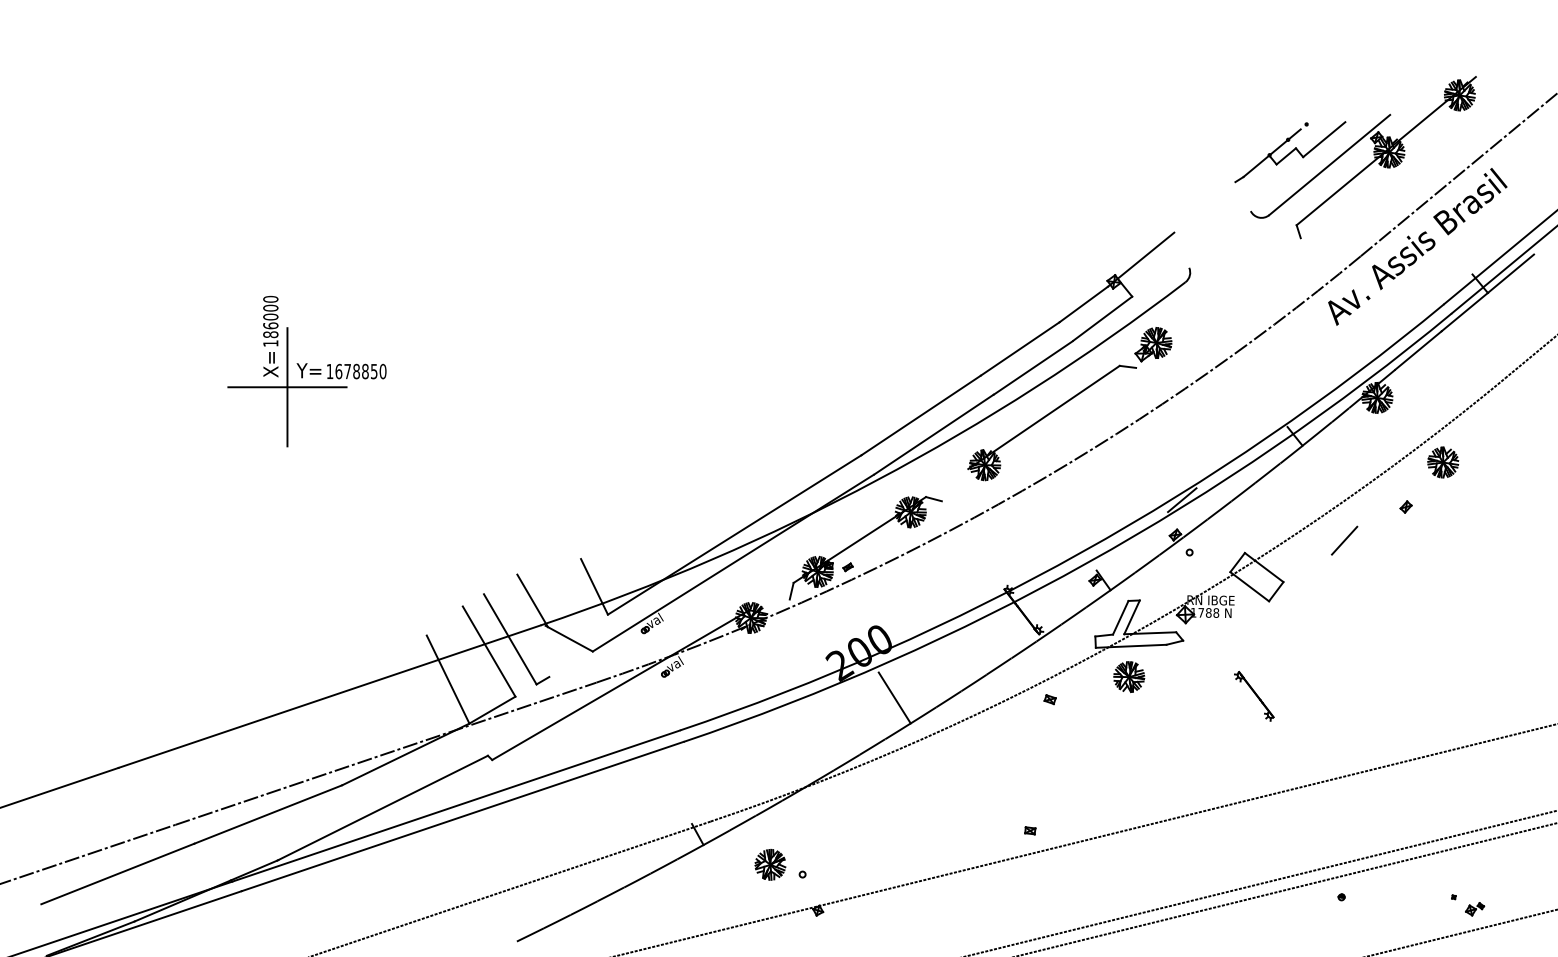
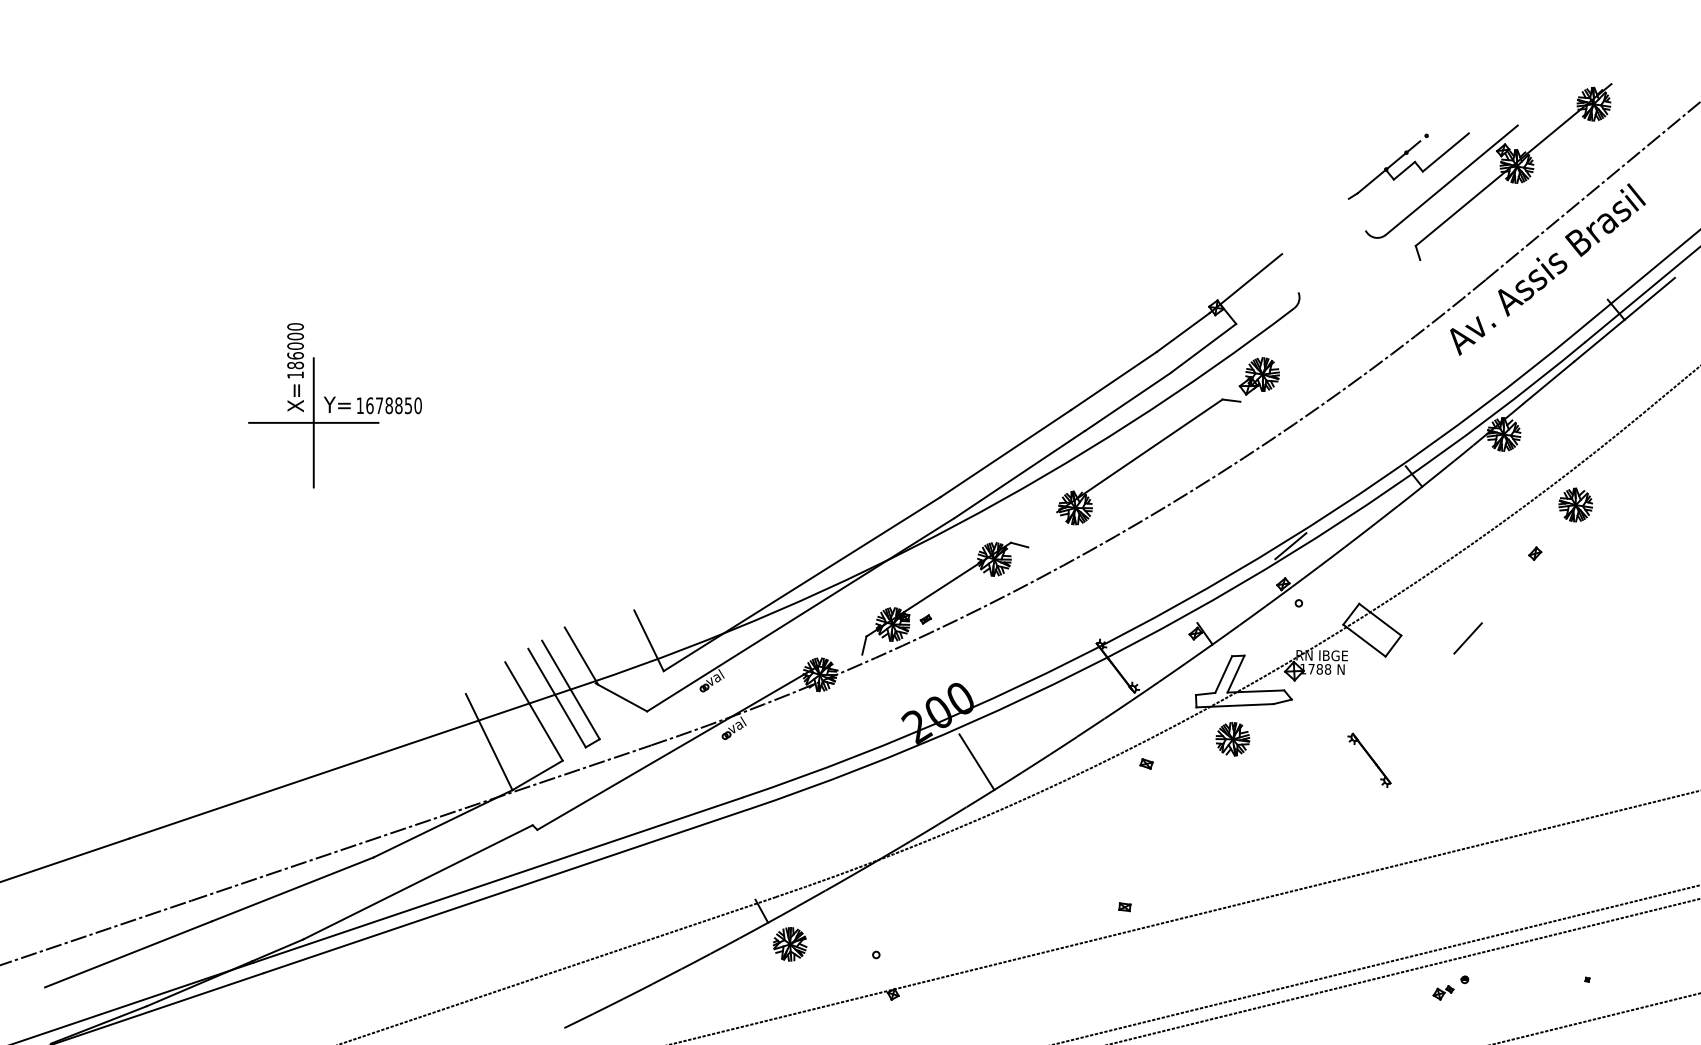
line: (1344, 540) -> (1467, 638), moved
line: (522, 631) -> (570, 689), added
part: (770, 864) -> (790, 944), moved
part: (1475, 908) -> (1443, 992), moved

